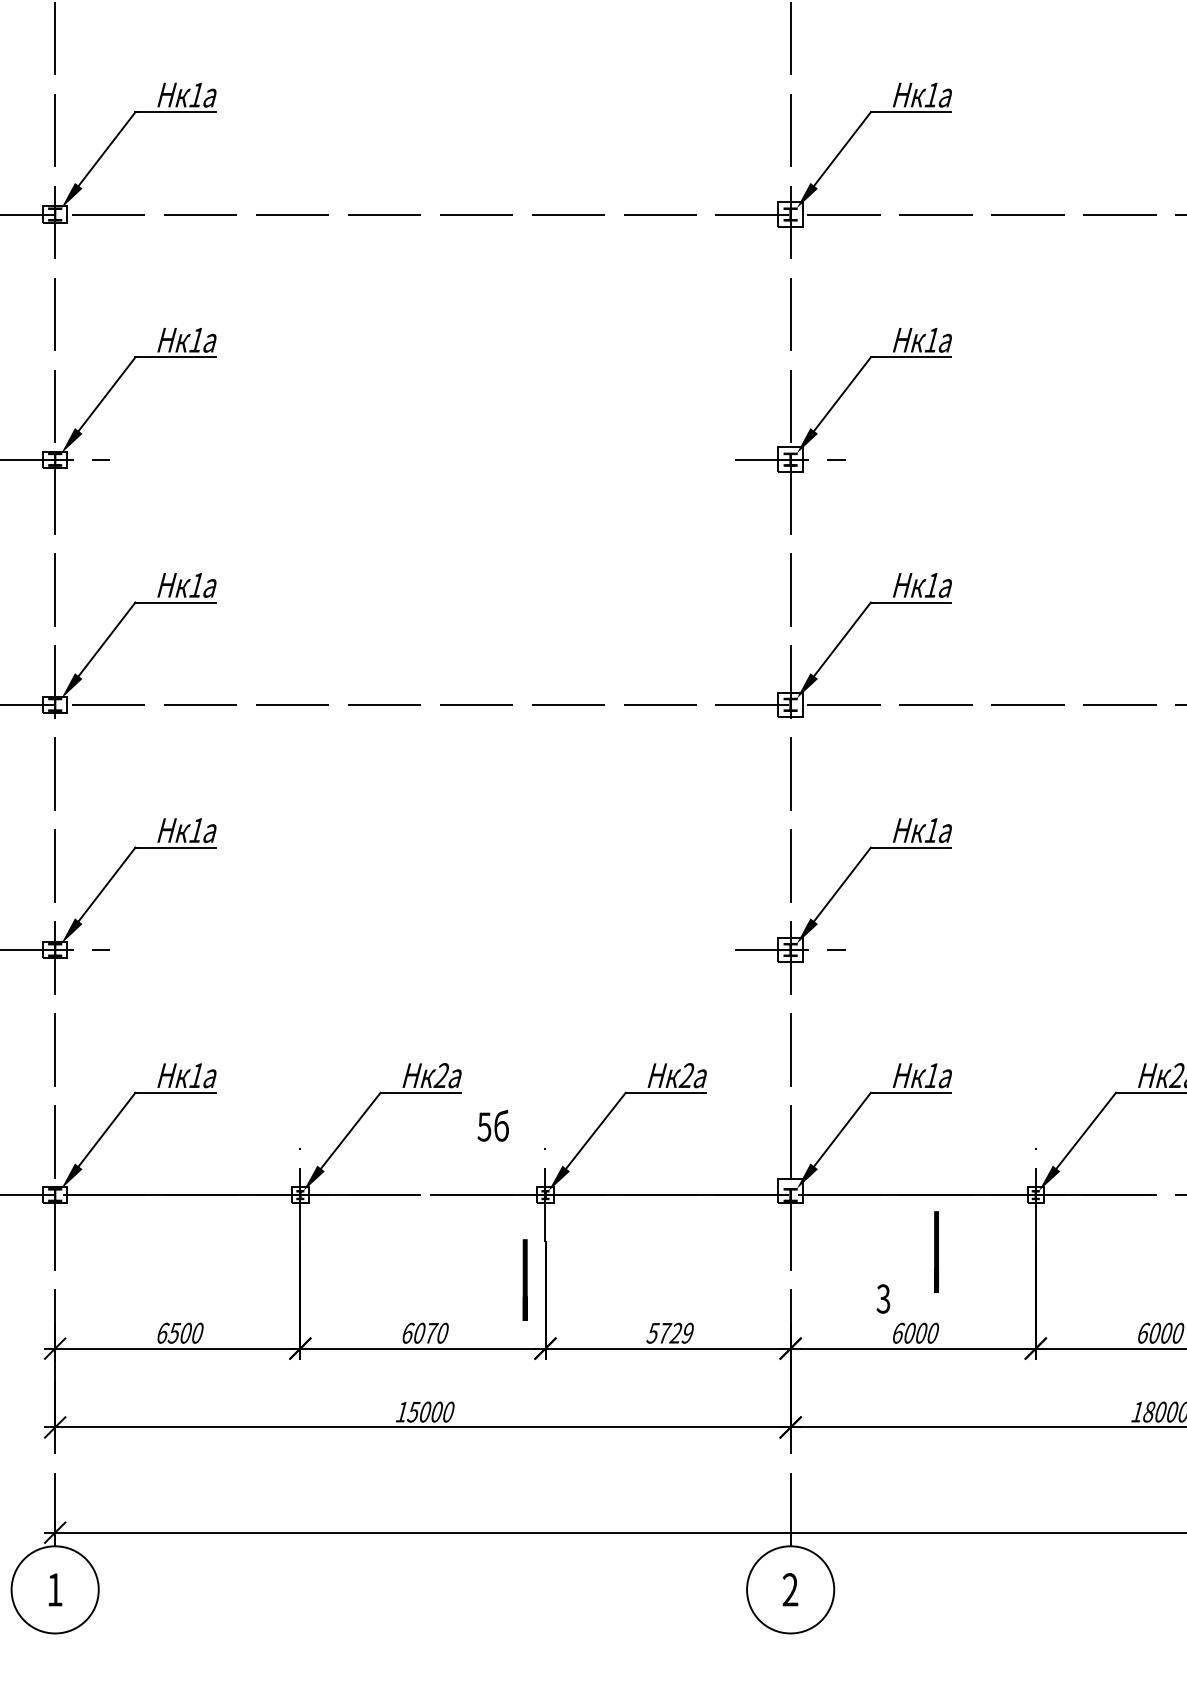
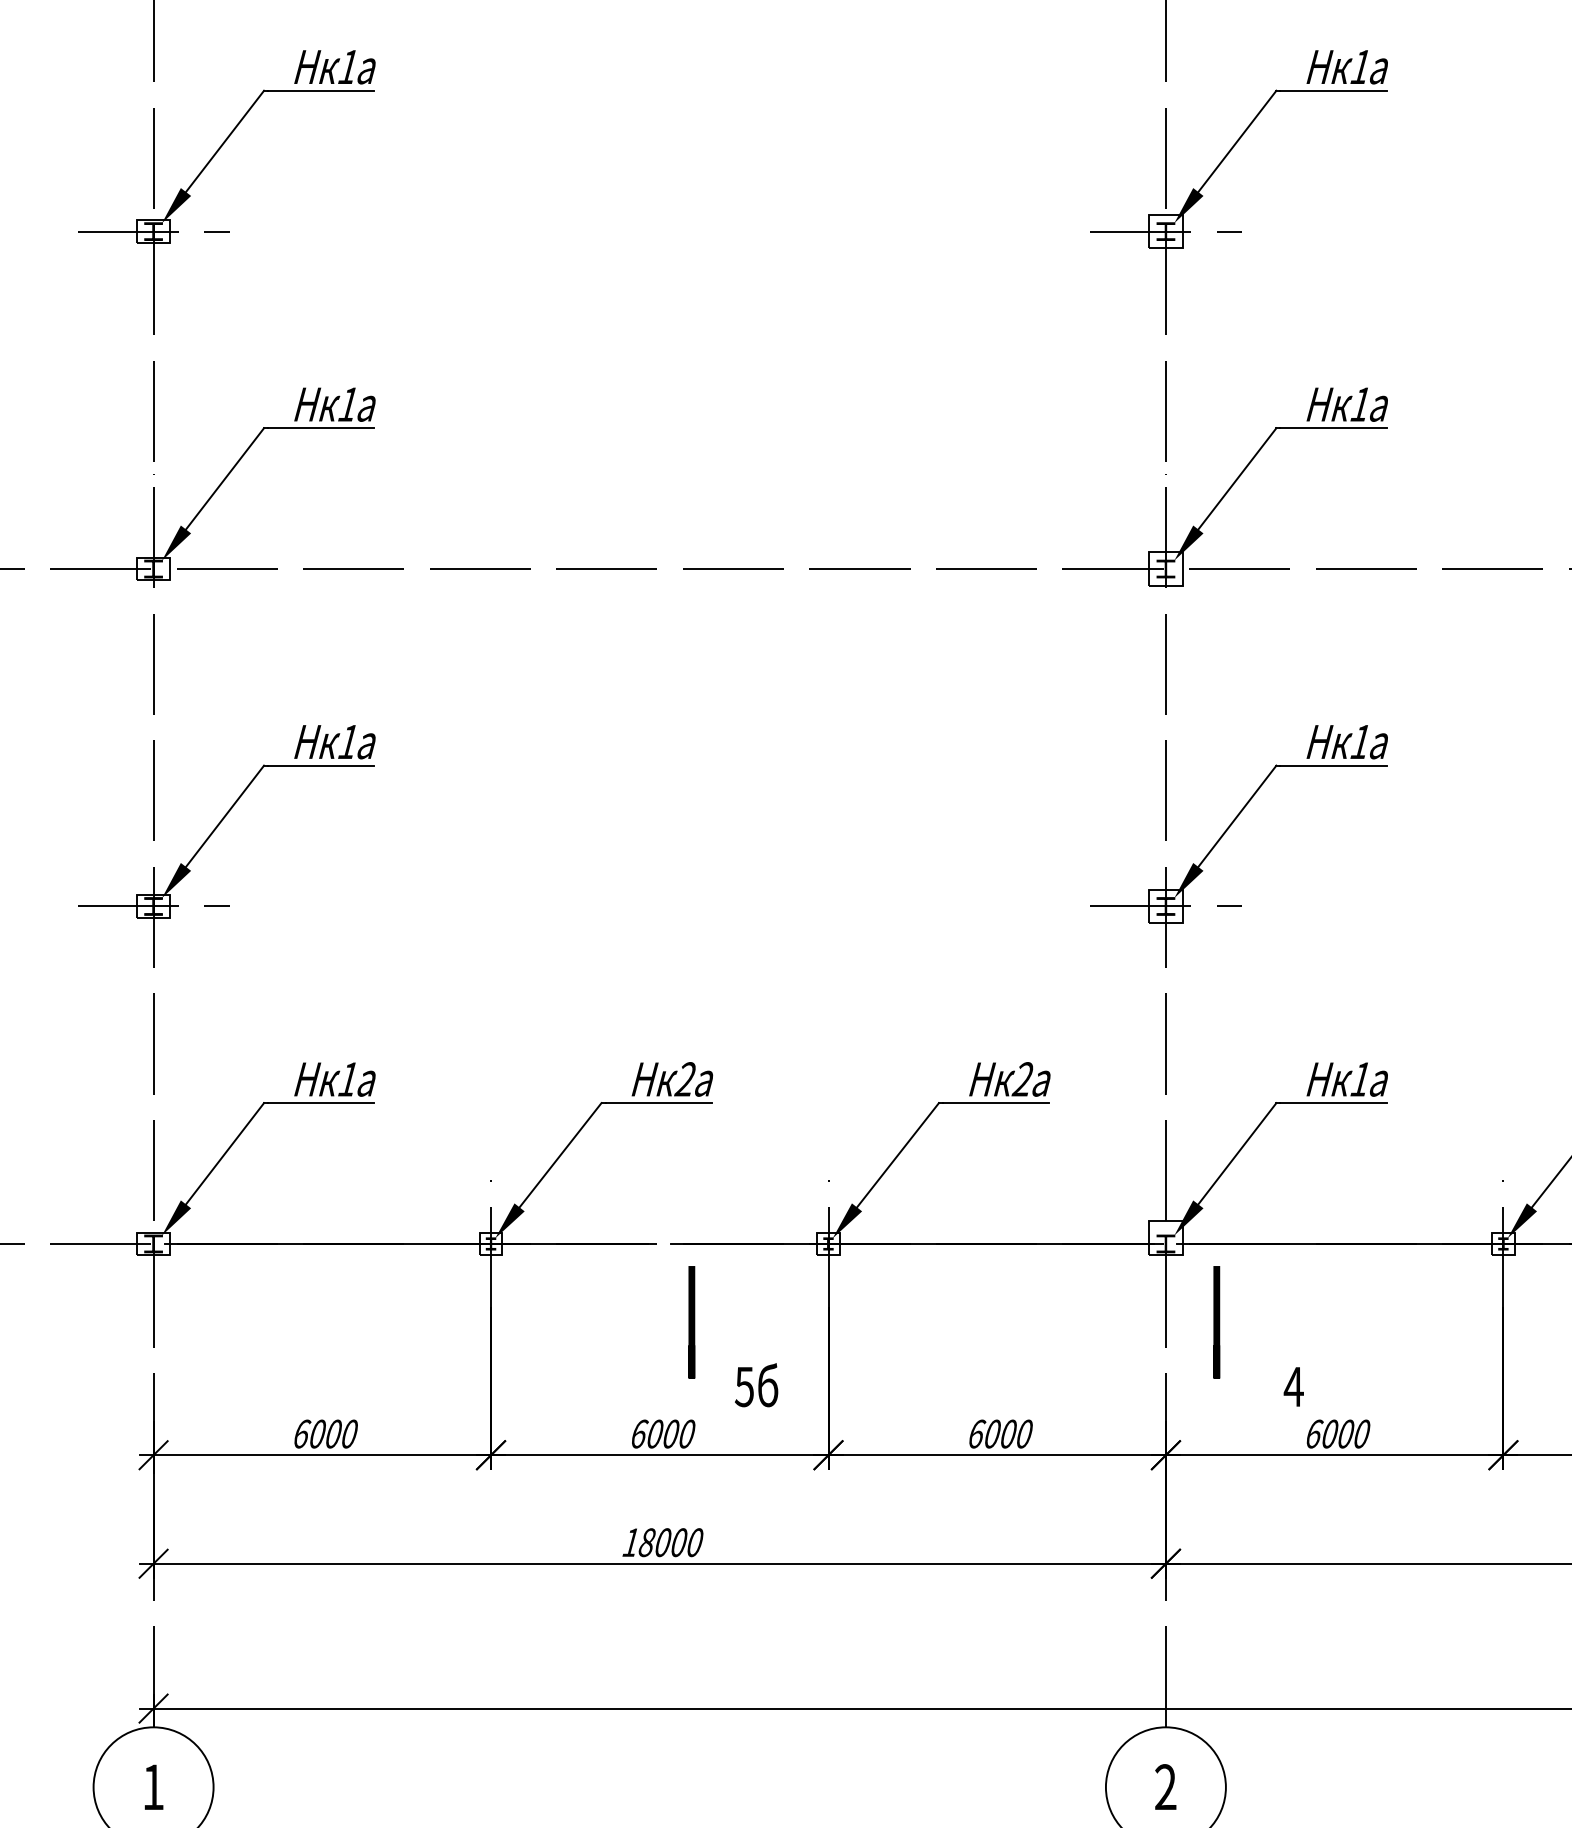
text: (492, 1125) -> (755, 1384), moved
line: (936, 1251) -> (1216, 1321), moved
line: (524, 1279) -> (690, 1321), moved
text: (883, 1298) -> (1293, 1386), 3 -> 4
text: (174, 1332) -> (317, 1433), 6500 -> 6000
text: (431, 1332) -> (671, 1433), 6070 -> 6000
text: (669, 1332) -> (999, 1433), 5729 -> 6000
text: (413, 1411) -> (646, 1541), 15000 -> 18000

